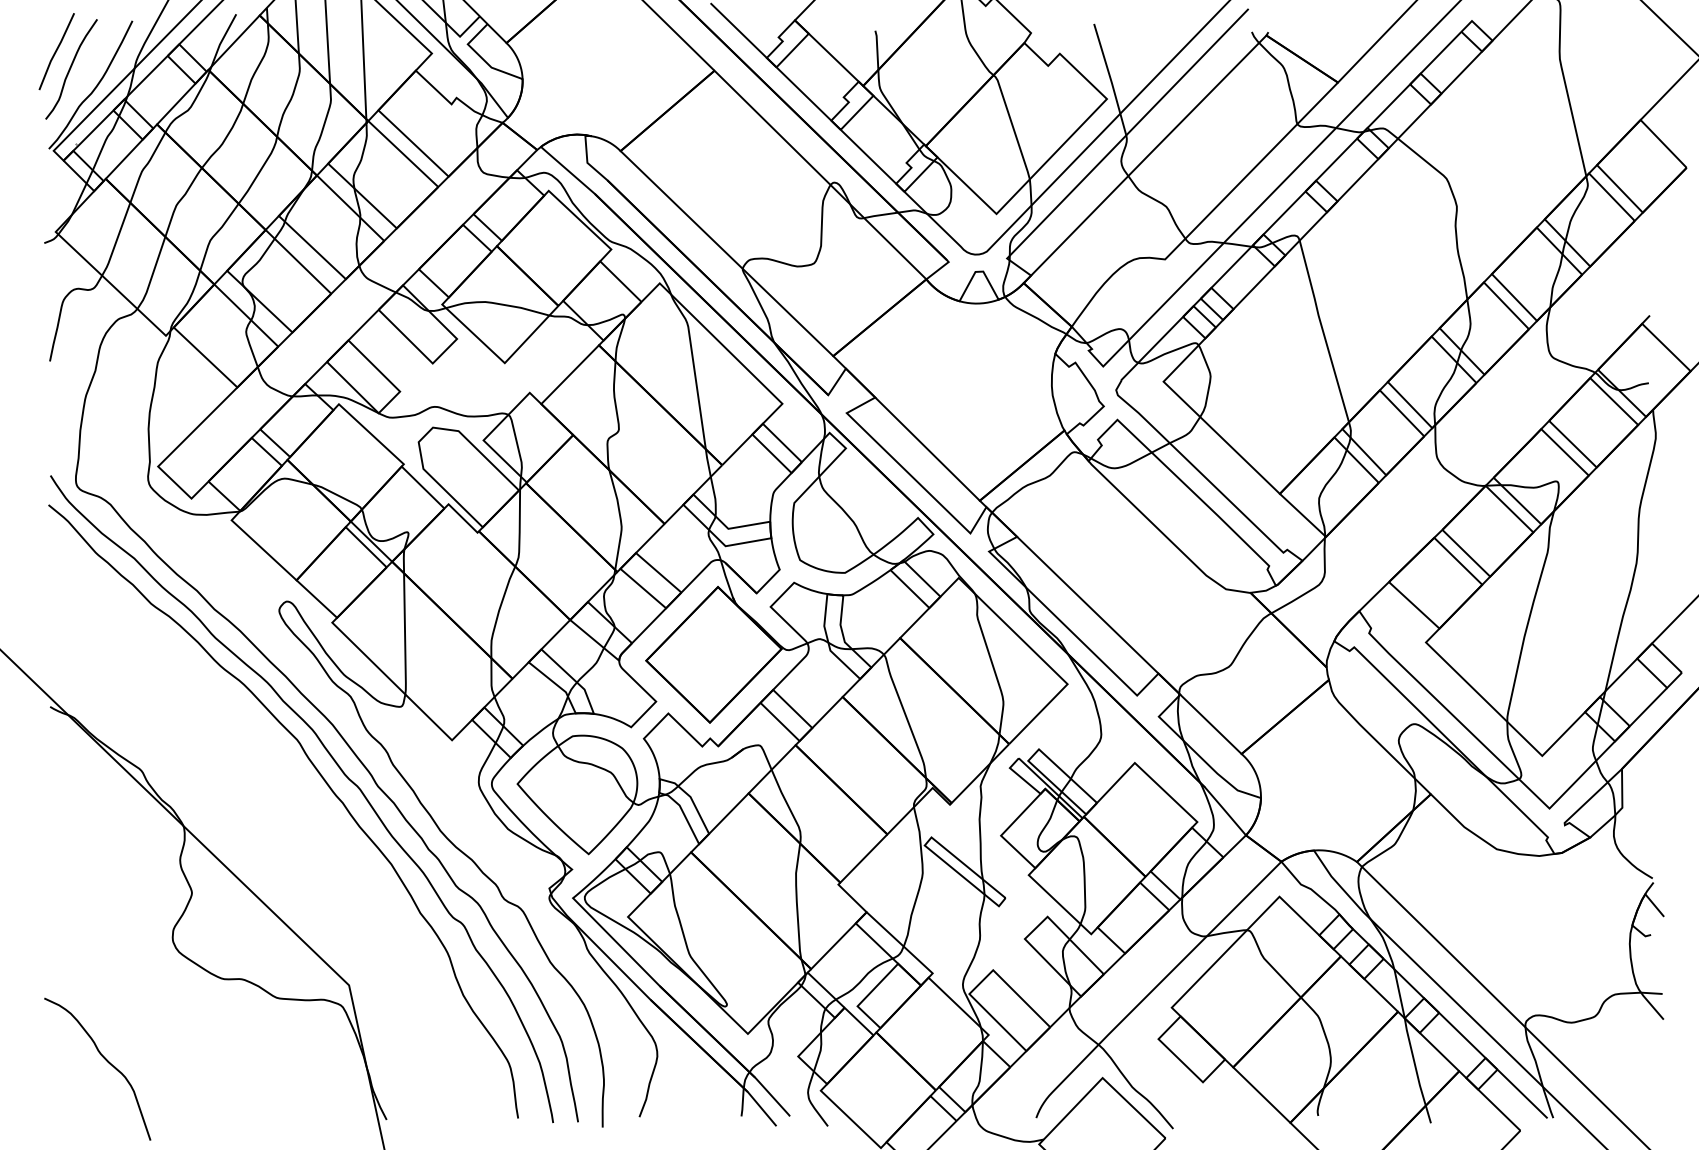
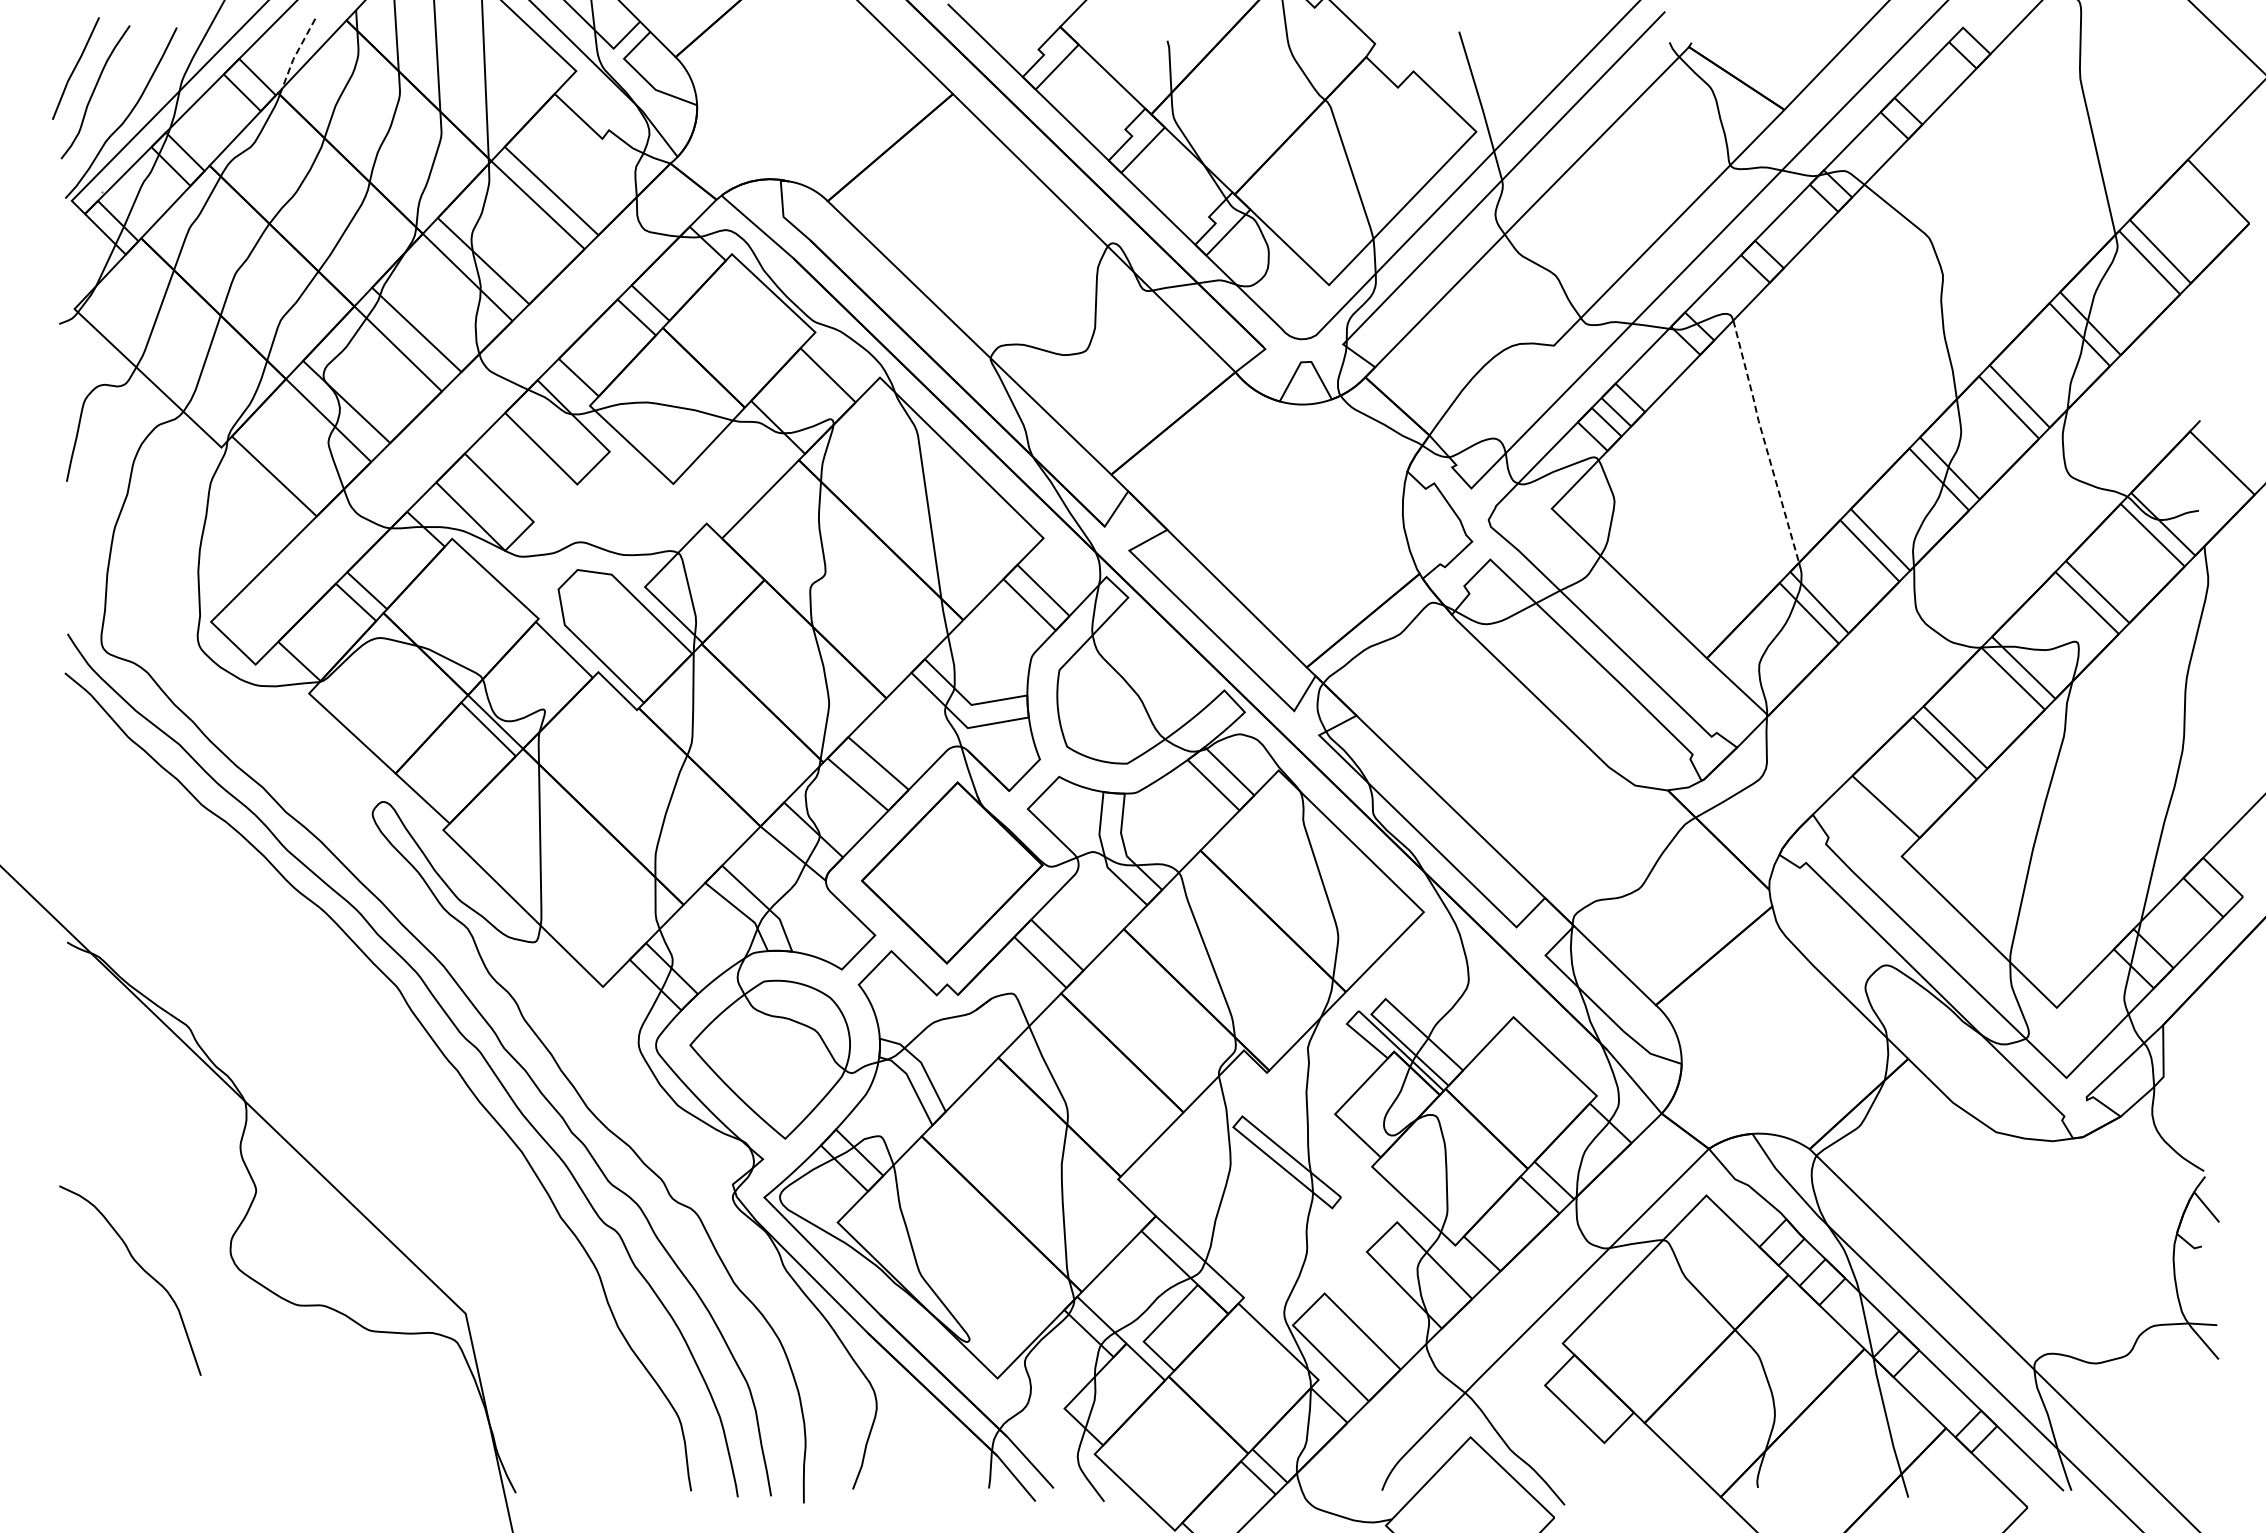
line: (222, 40) -> (296, 53), solid -> dashed
line: (1323, 331) -> (1764, 441), solid -> dashed
curve: (107, 1062) -> (143, 1271), moved

